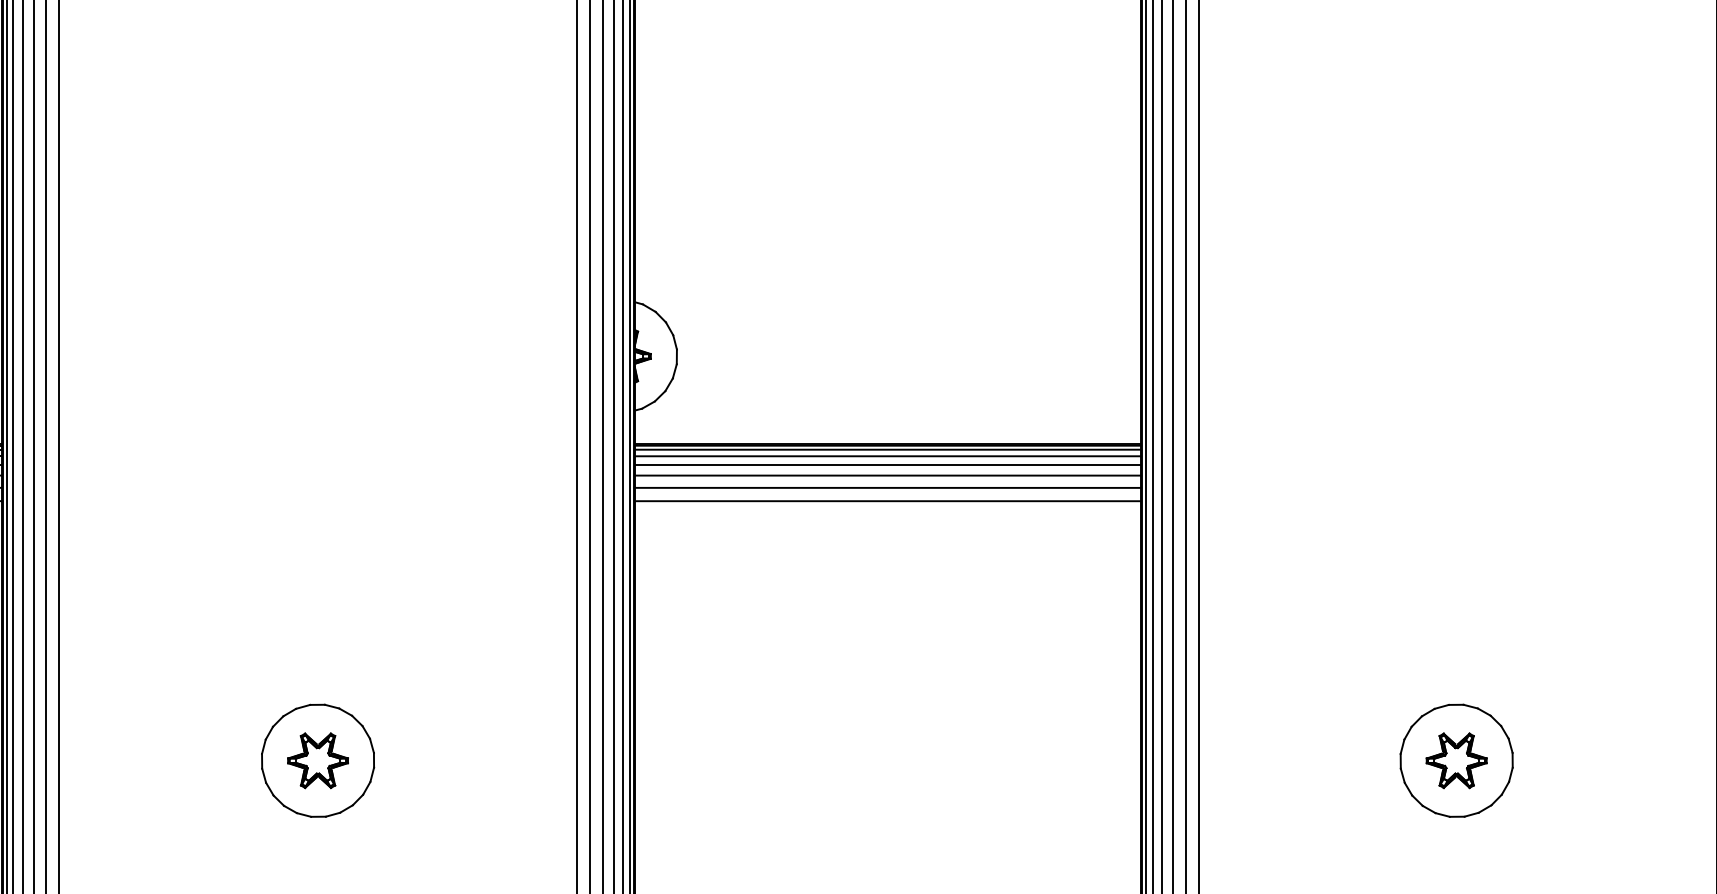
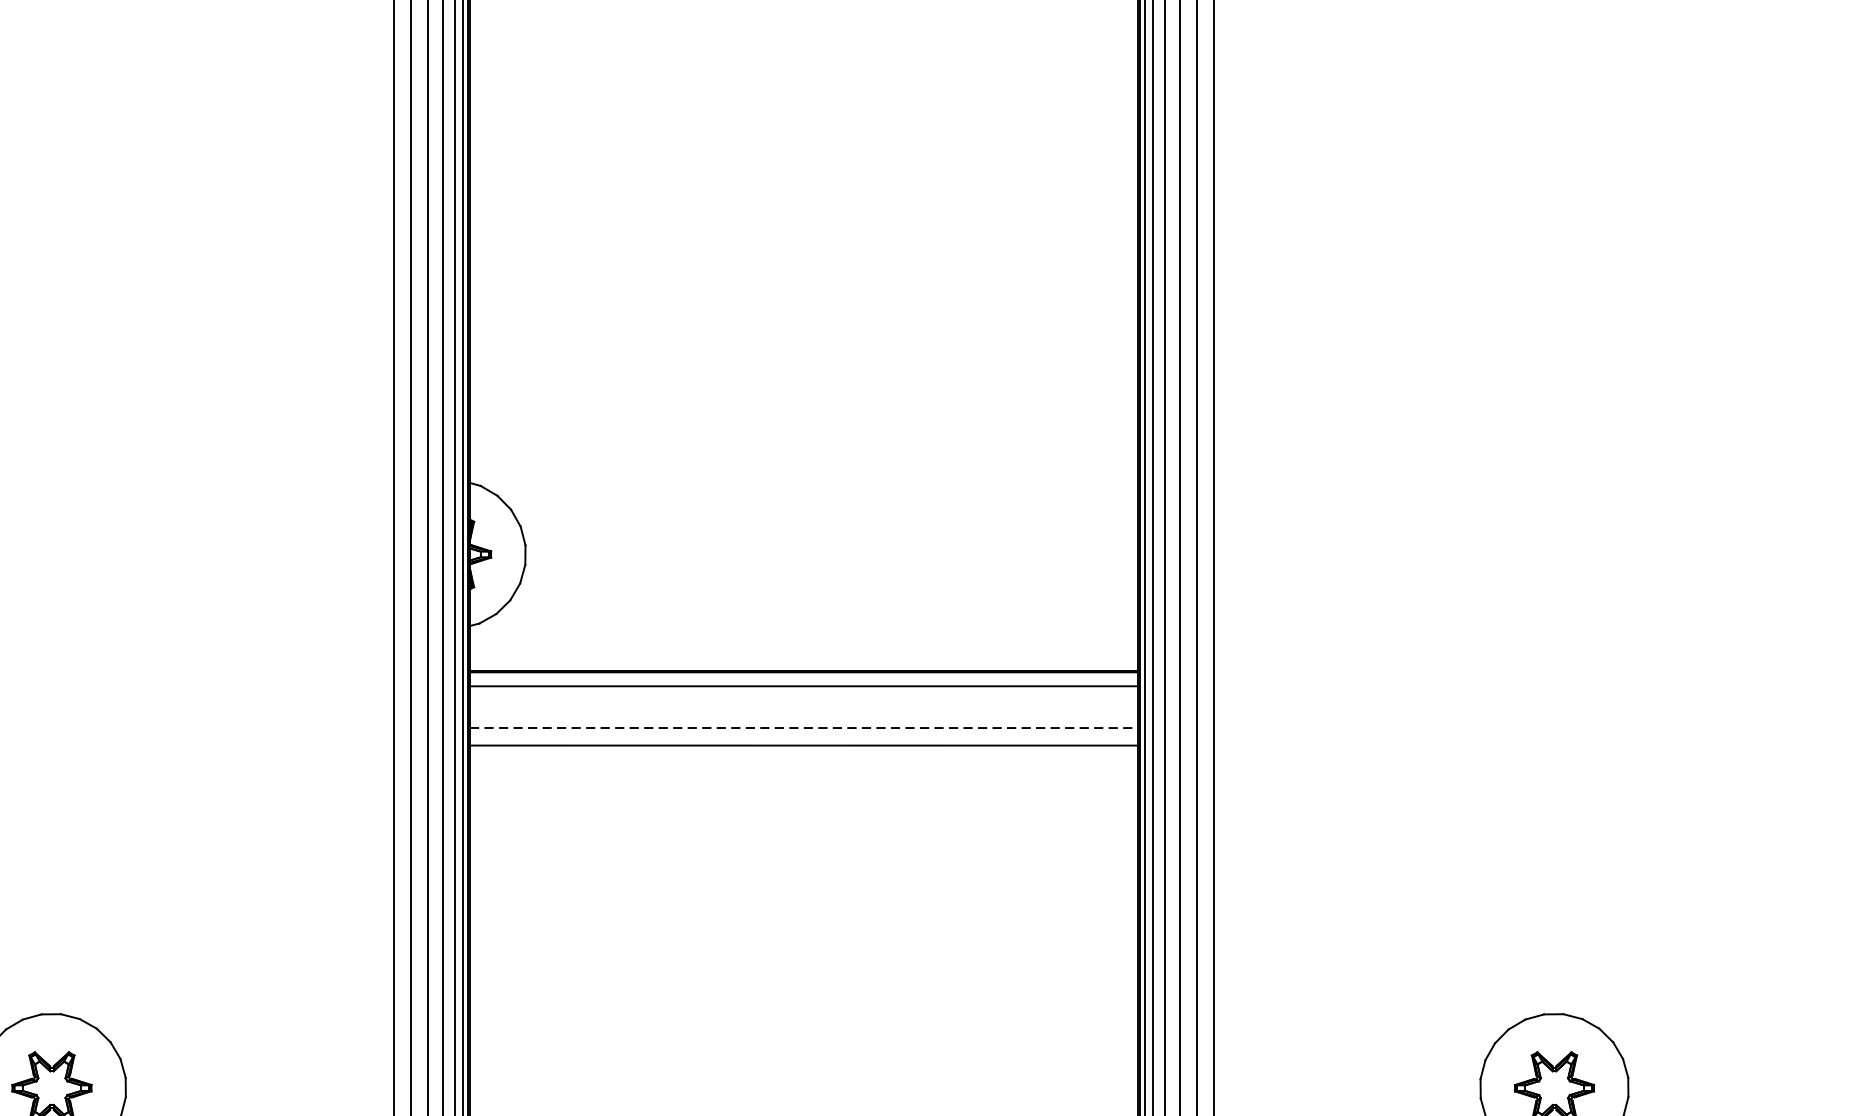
line: (887, 449) -> (803, 677), removed
line: (887, 464) -> (803, 697), removed
line: (887, 475) -> (803, 711), removed
line: (888, 487) -> (804, 727), solid -> dashed

